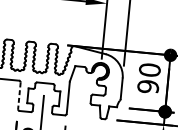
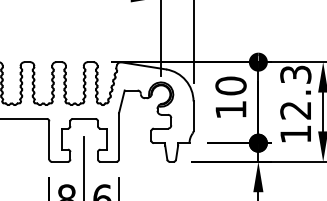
text: (147, 86) -> (230, 109), 90 -> 10
line: (19, 95) -> (49, 140), dashed -> solid

